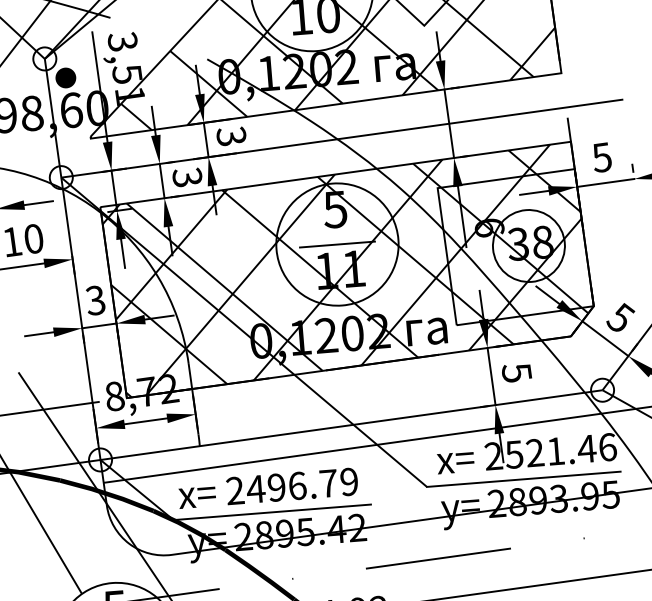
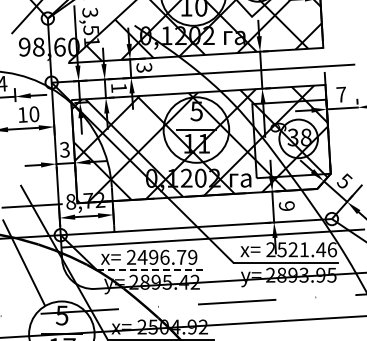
fill: (64, 77) -> (57, 29), removed
text: (602, 157) -> (341, 94), 5 -> 7
text: (186, 176) -> (118, 87), 3 -> 1
text: (516, 373) -> (286, 206), 5 -> 9
line: (270, 512) -> (149, 270), solid -> dashed

